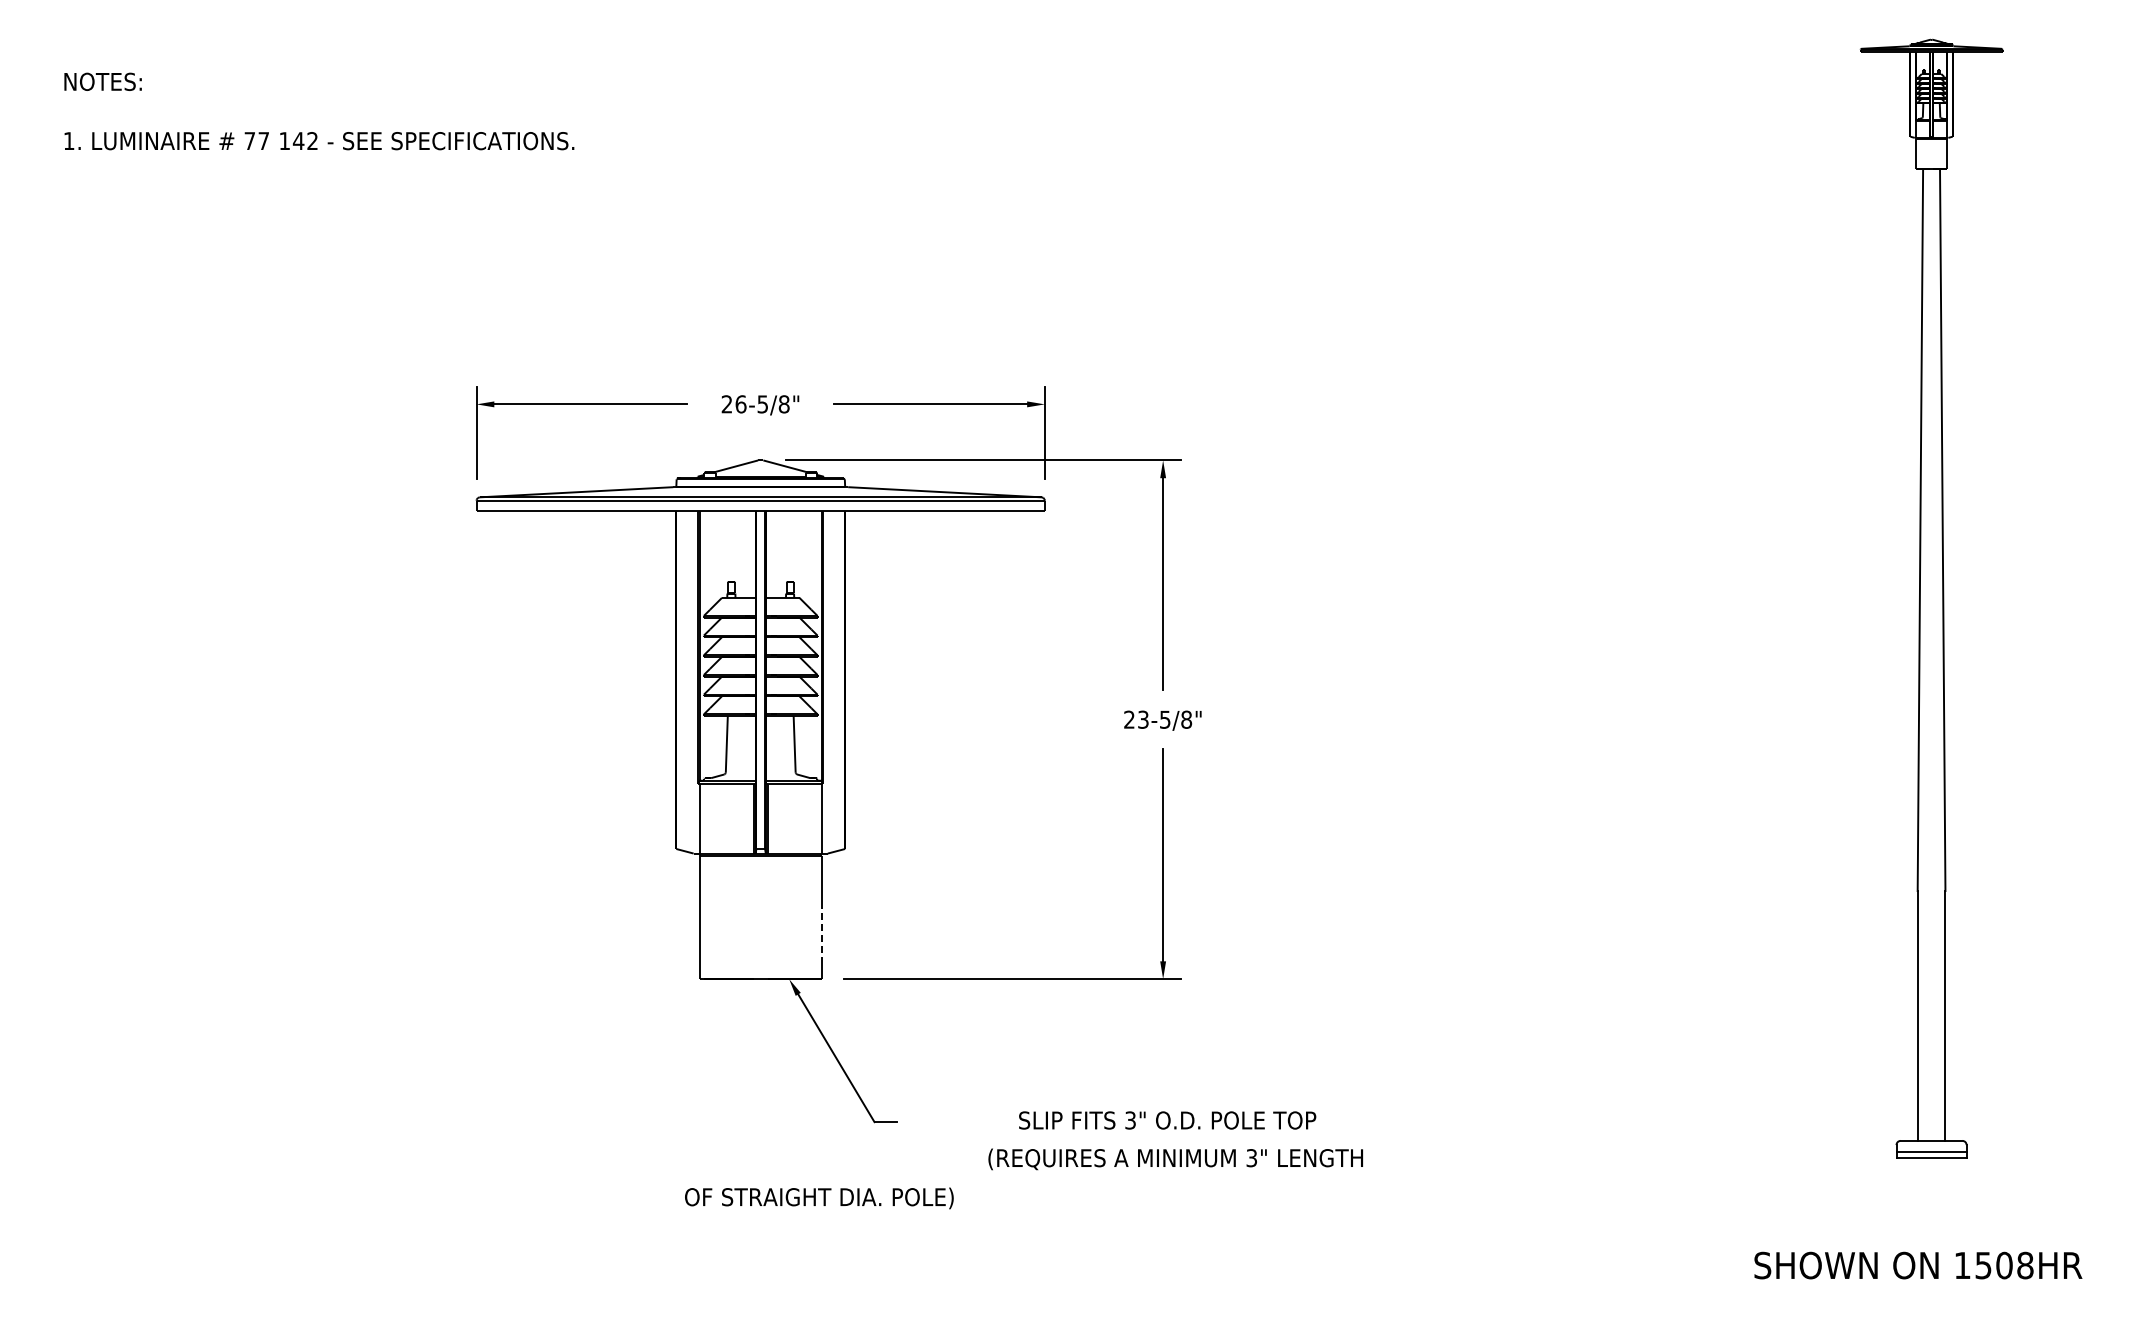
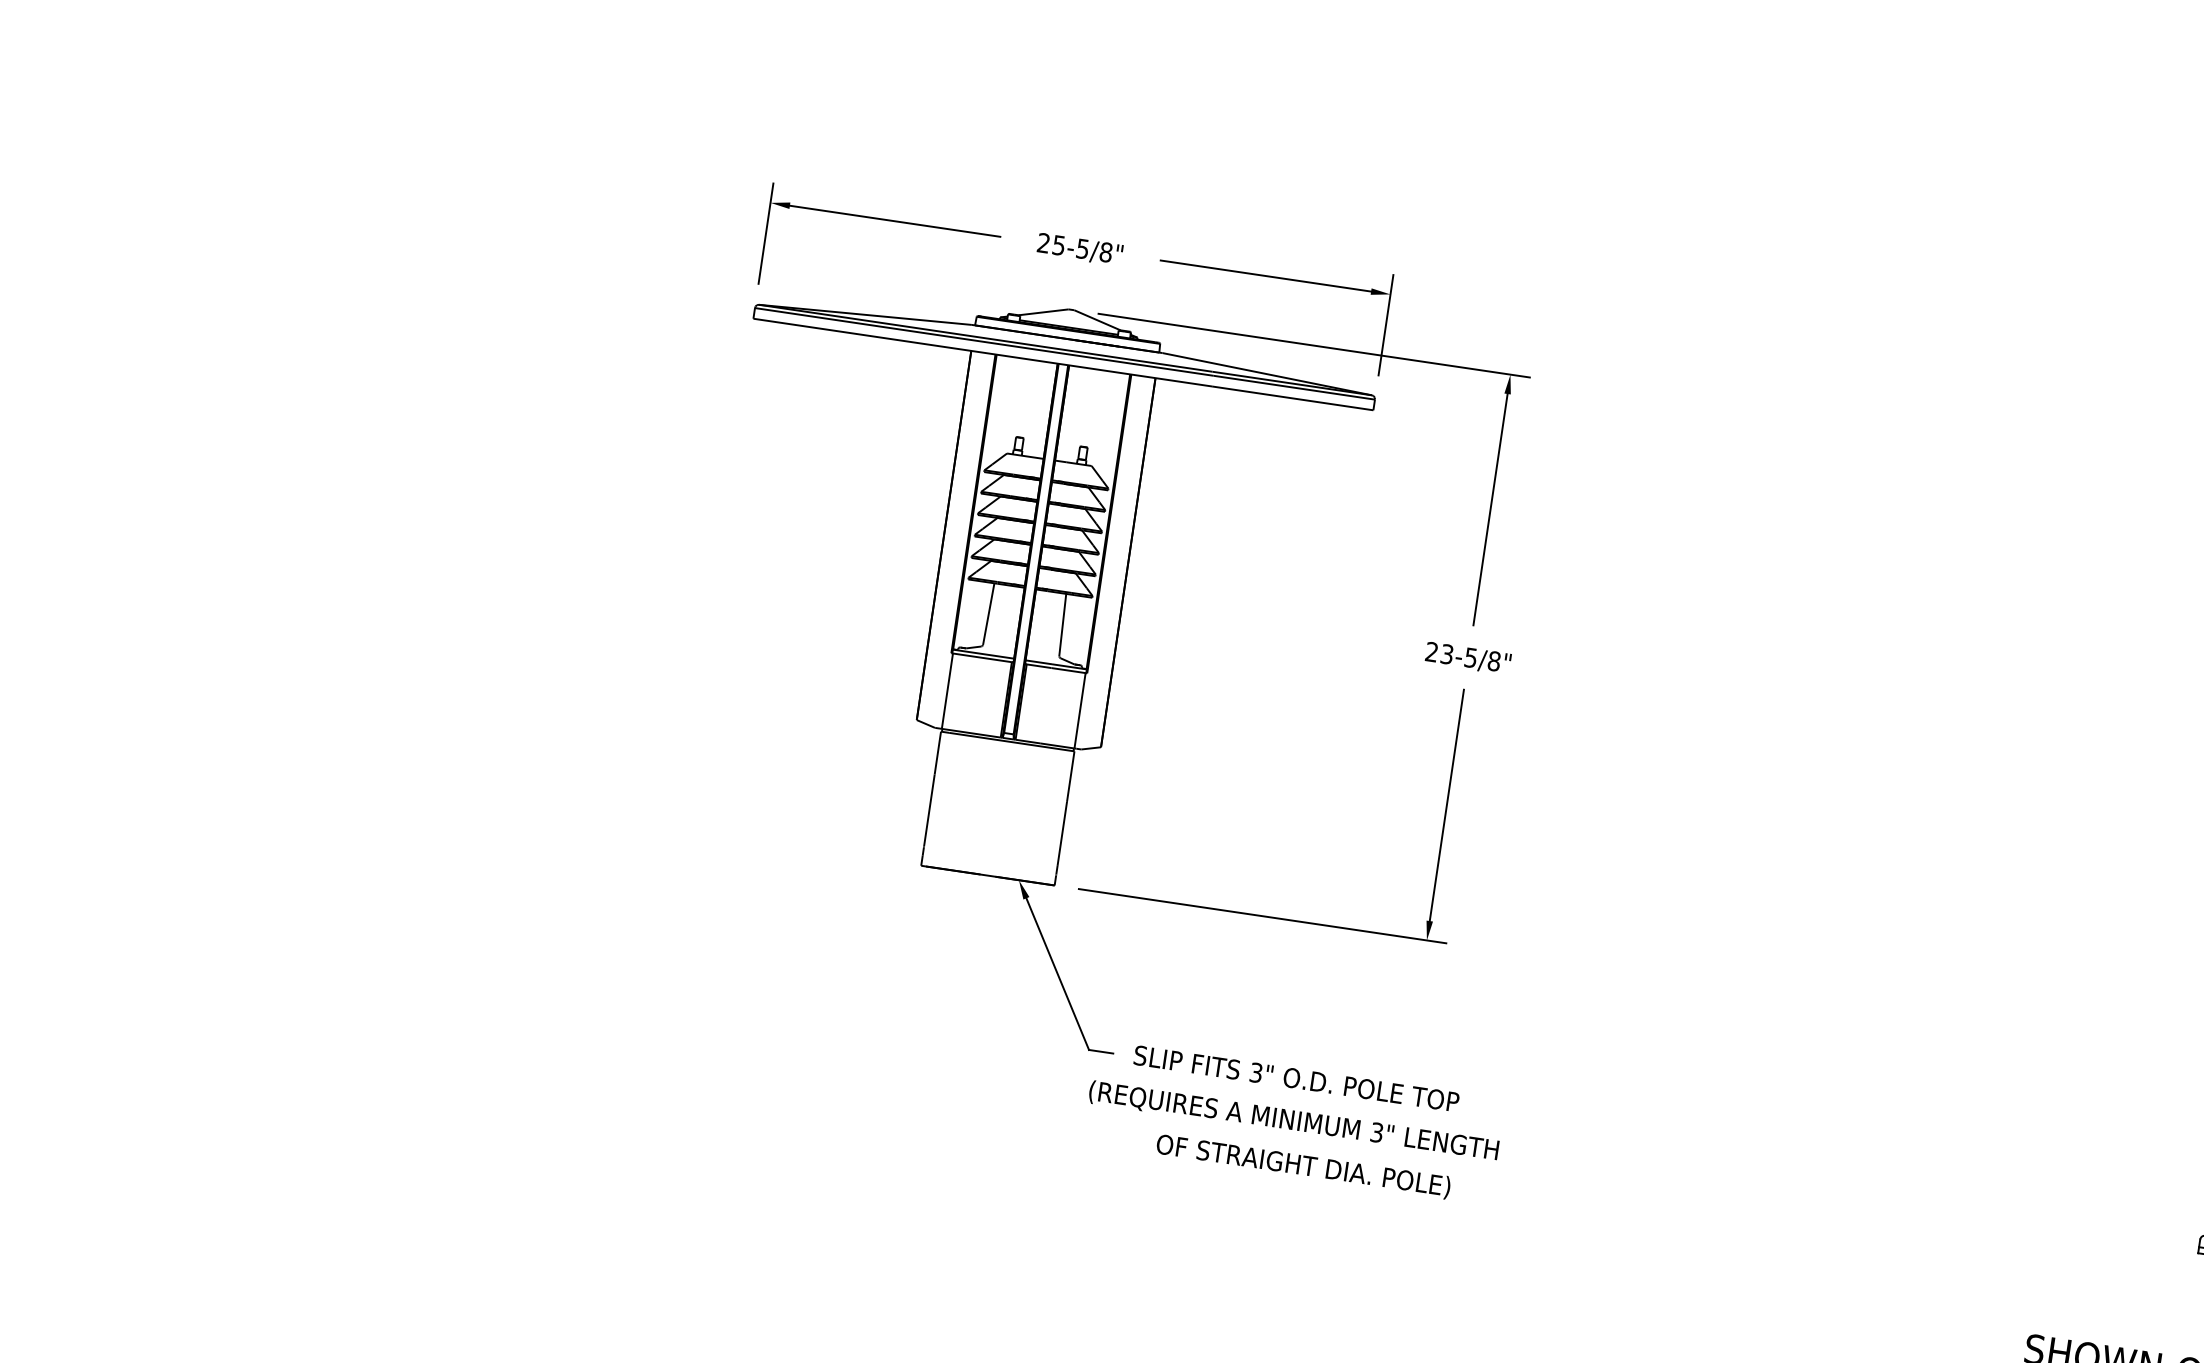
text: (740, 404) -> (1058, 245), 26-5/8" -> 25-5/8"
line: (821, 932) -> (1061, 834), dashed -> solid
text: (1167, 1120) -> (1296, 1078), moved
text: (1175, 1159) -> (1293, 1121), moved
text: (819, 1198) -> (1303, 1166), moved

